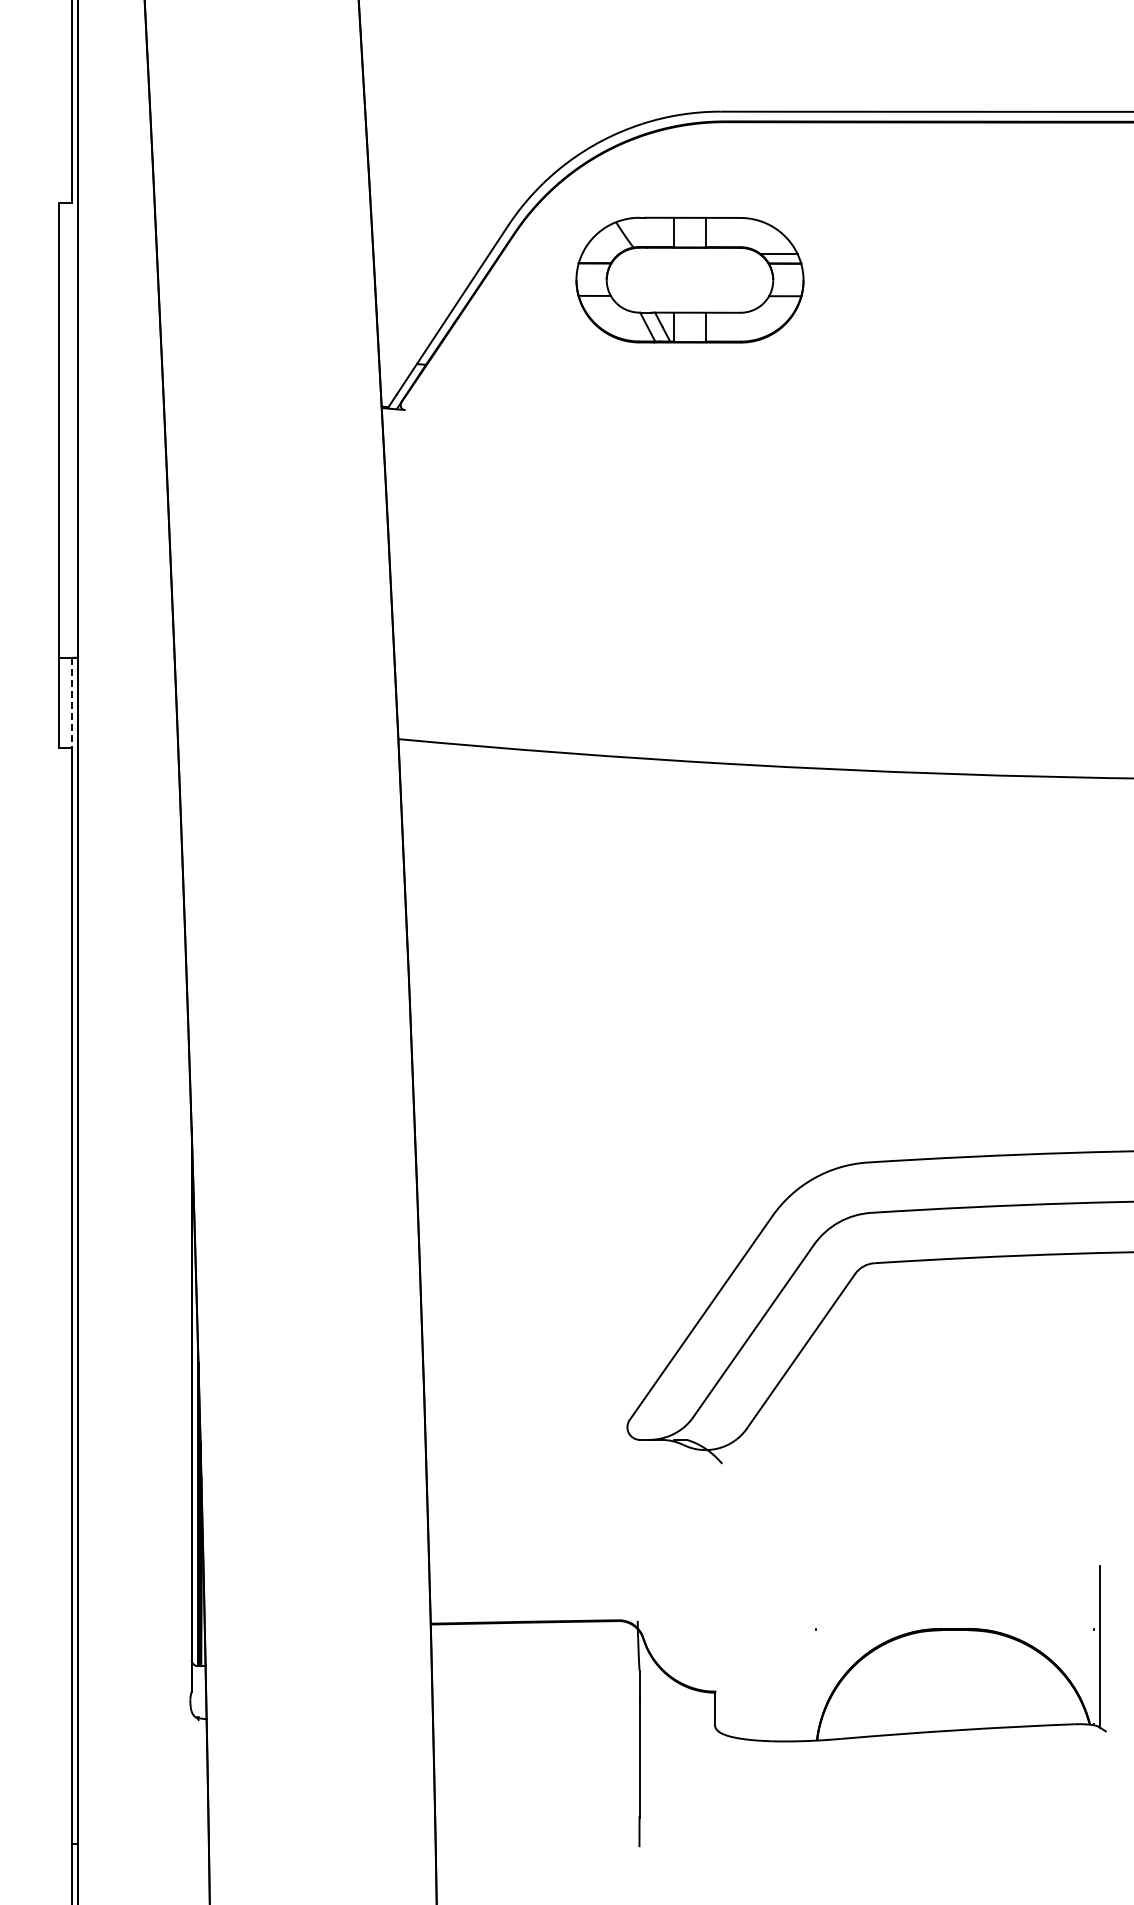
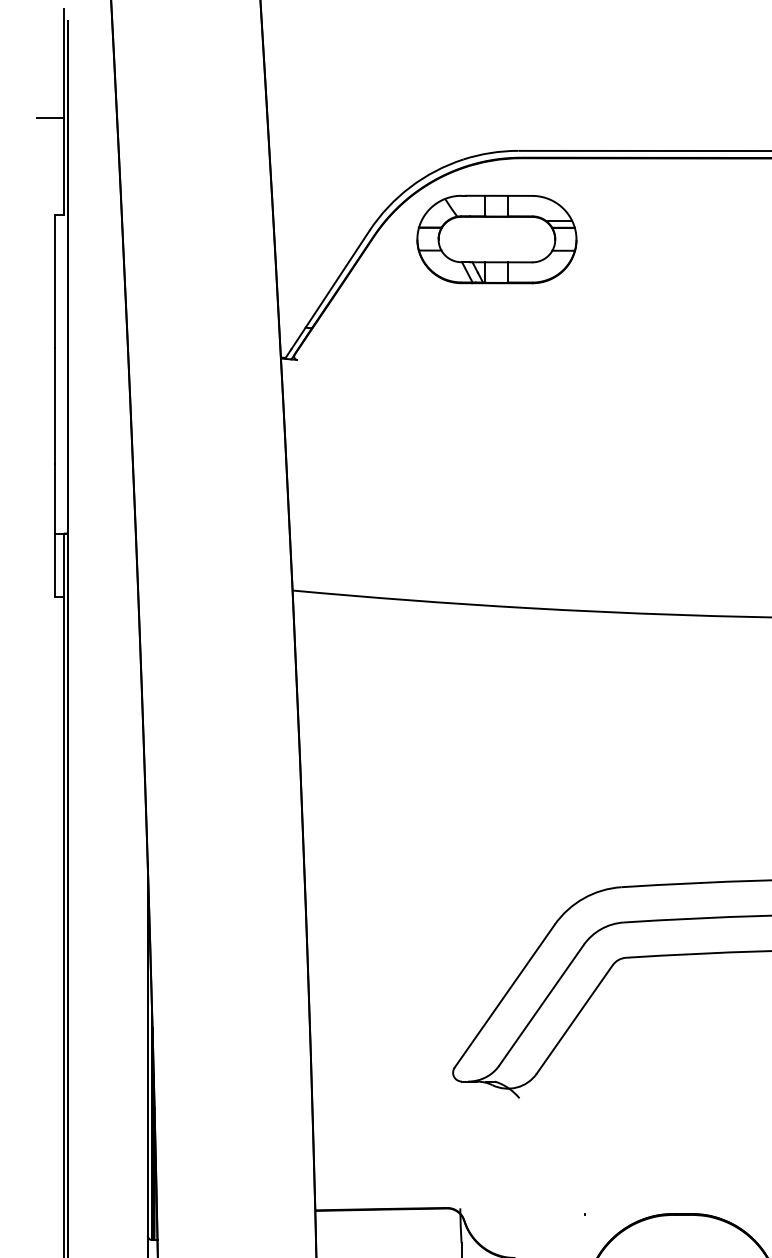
line: (52, 64) -> (50, 117), added
part: (689, 279) -> (496, 239), moved
line: (71, 703) -> (63, 565), dashed -> solid

